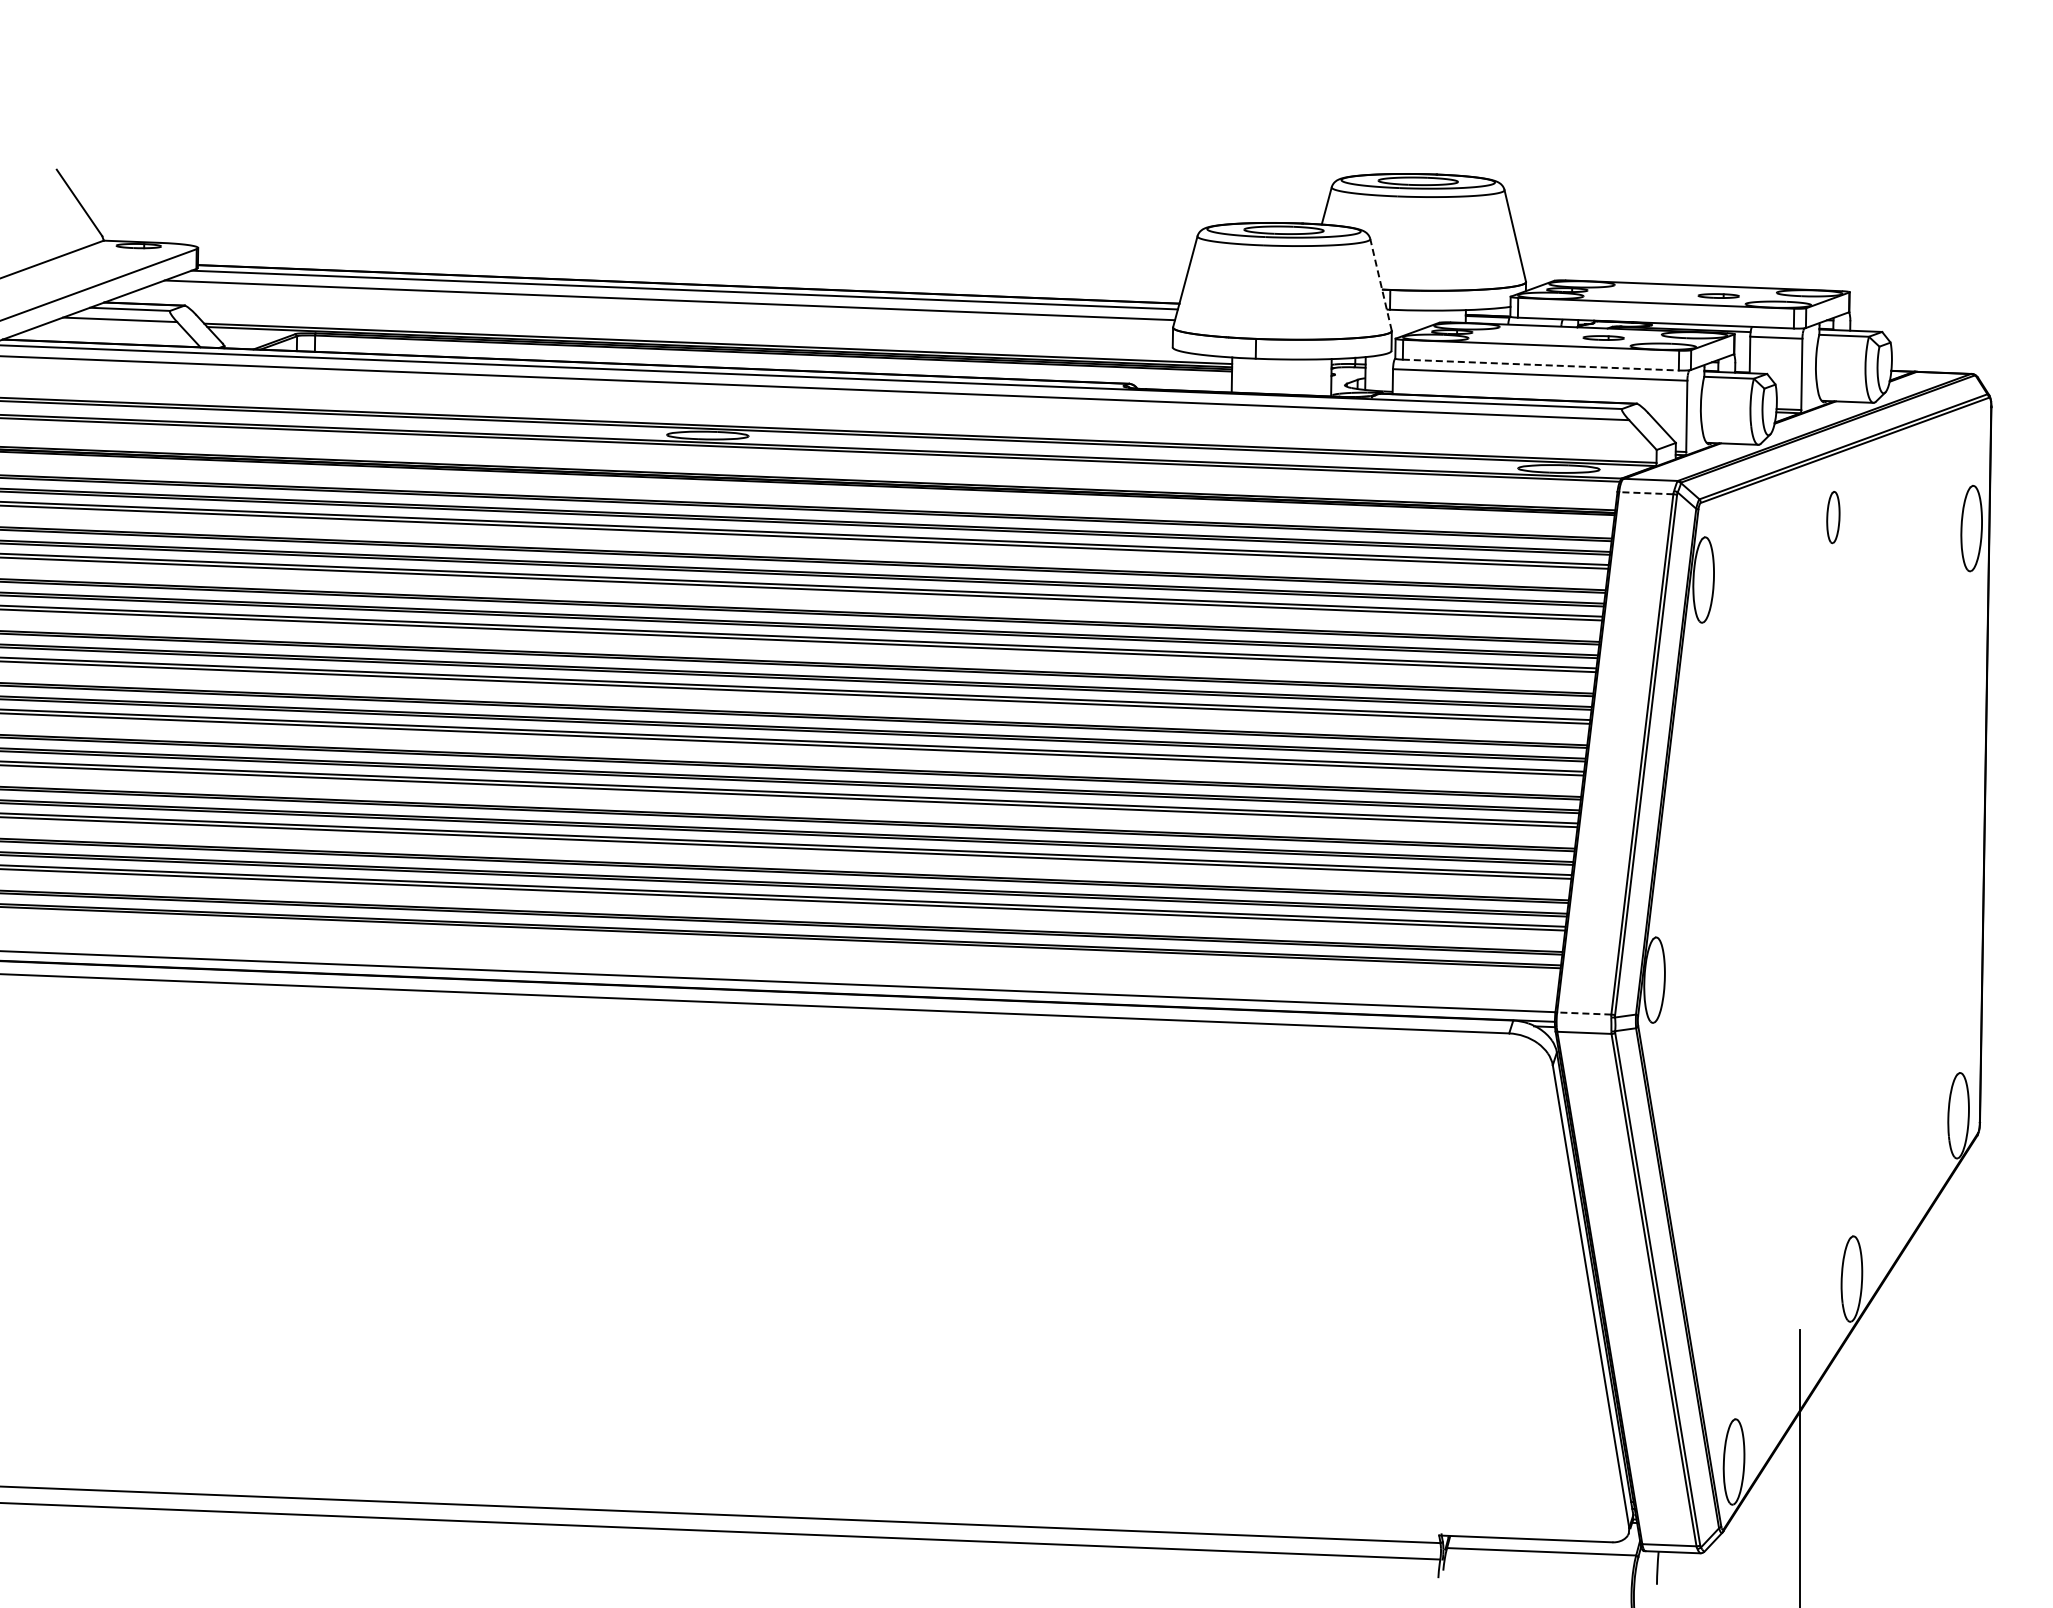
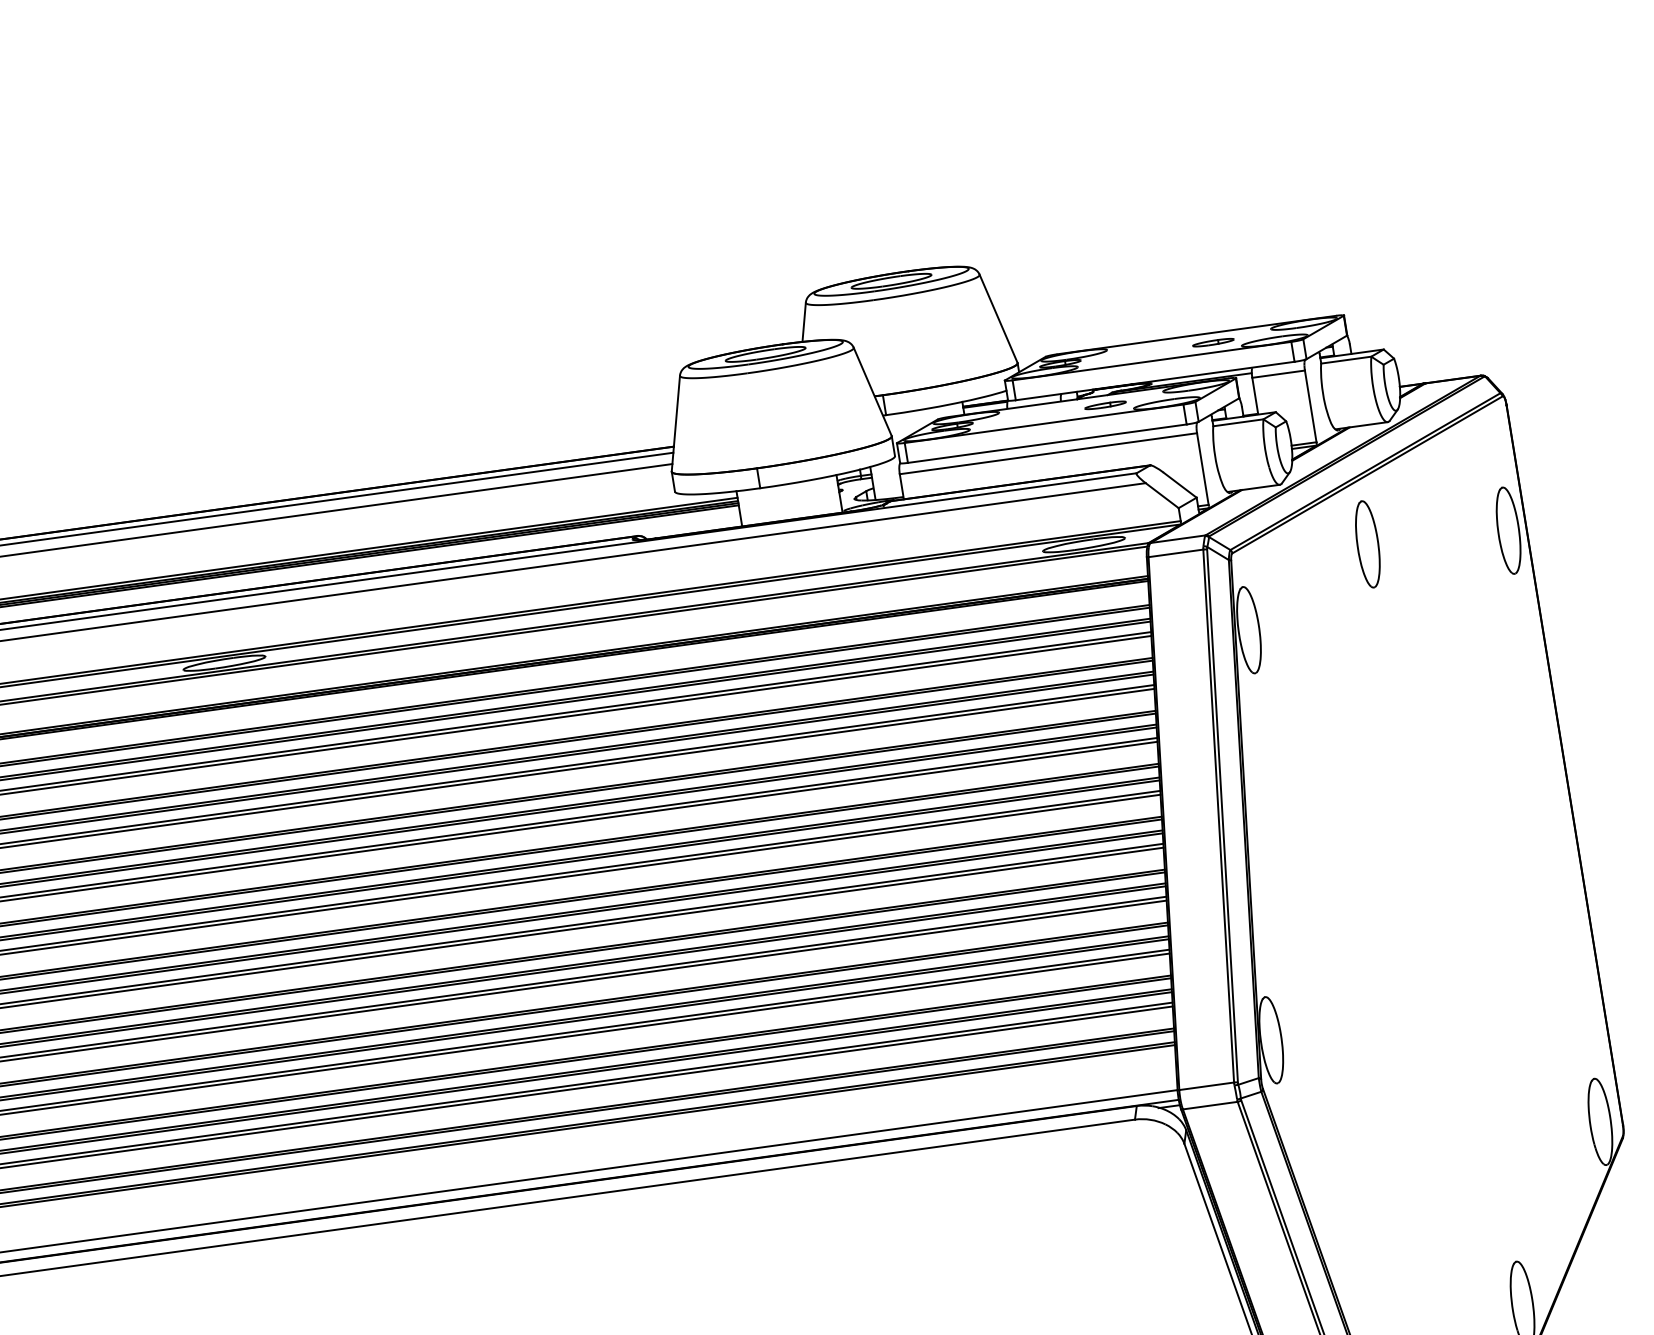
line: (1380, 284) -> (872, 391), dashed -> solid
line: (1541, 365) -> (1048, 444), dashed -> solid
line: (1645, 493) -> (1175, 553), dashed -> solid
part: (1833, 517) -> (1368, 544), size x1.67
line: (1583, 1013) -> (1205, 1086), dashed -> solid

